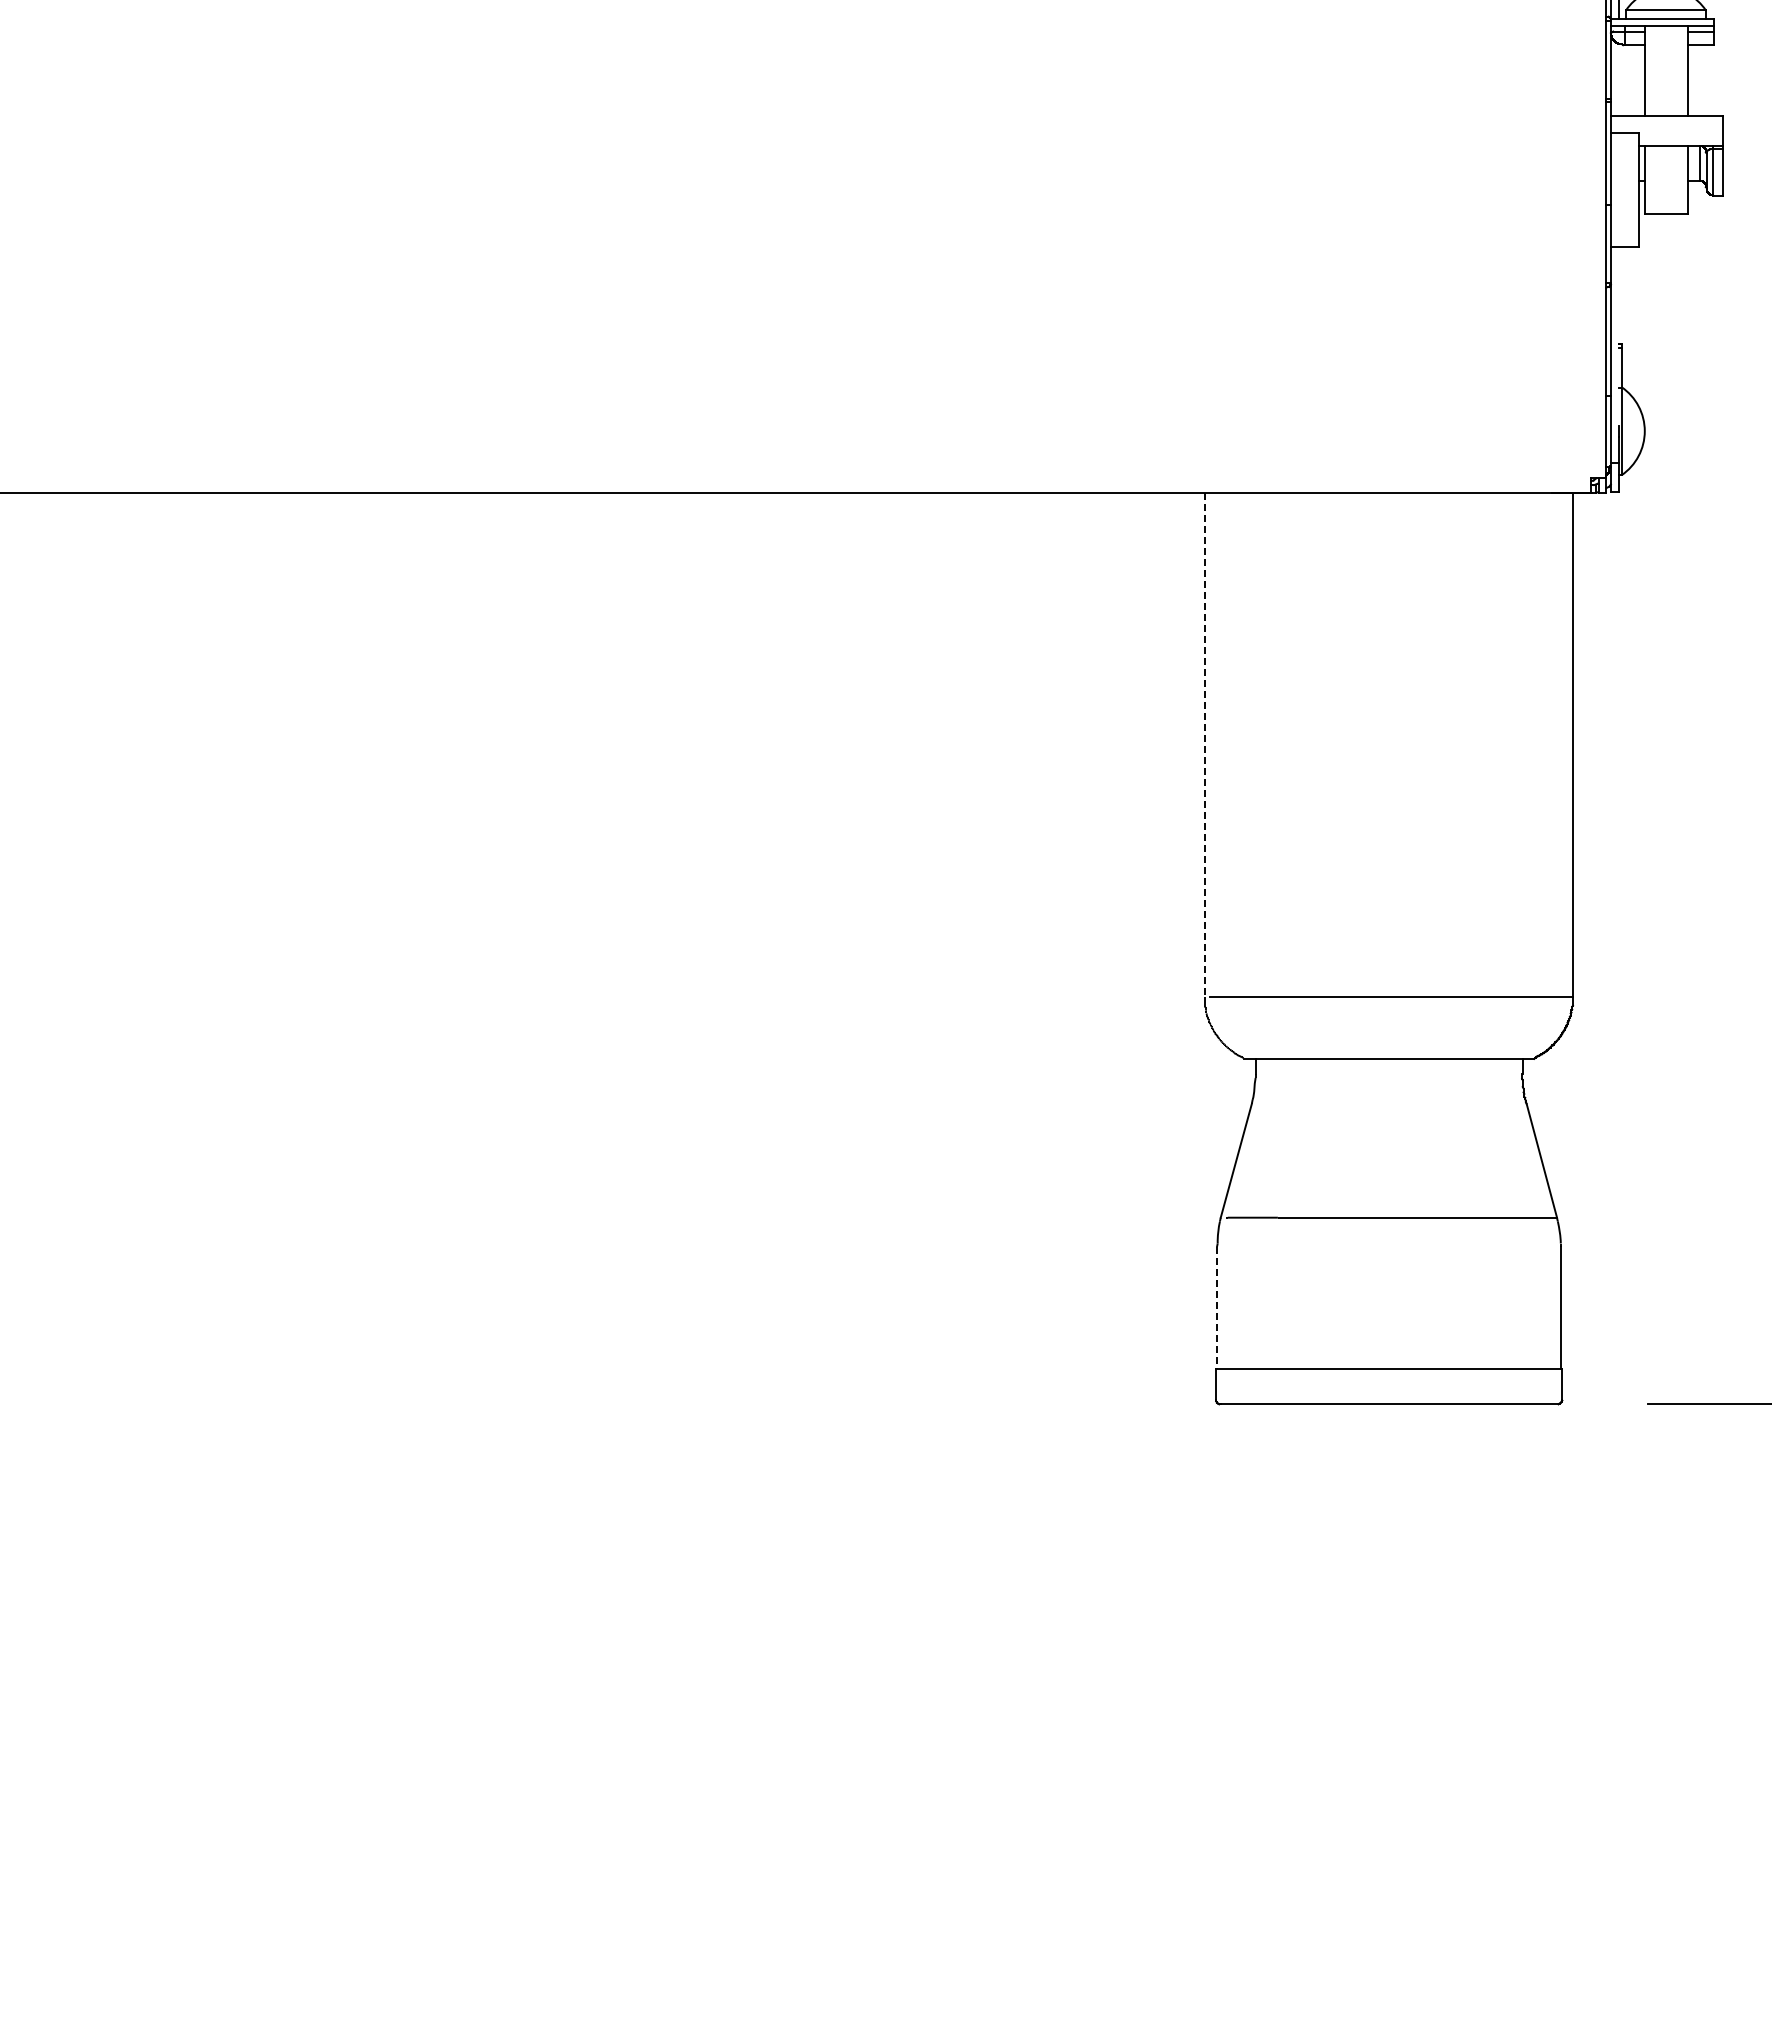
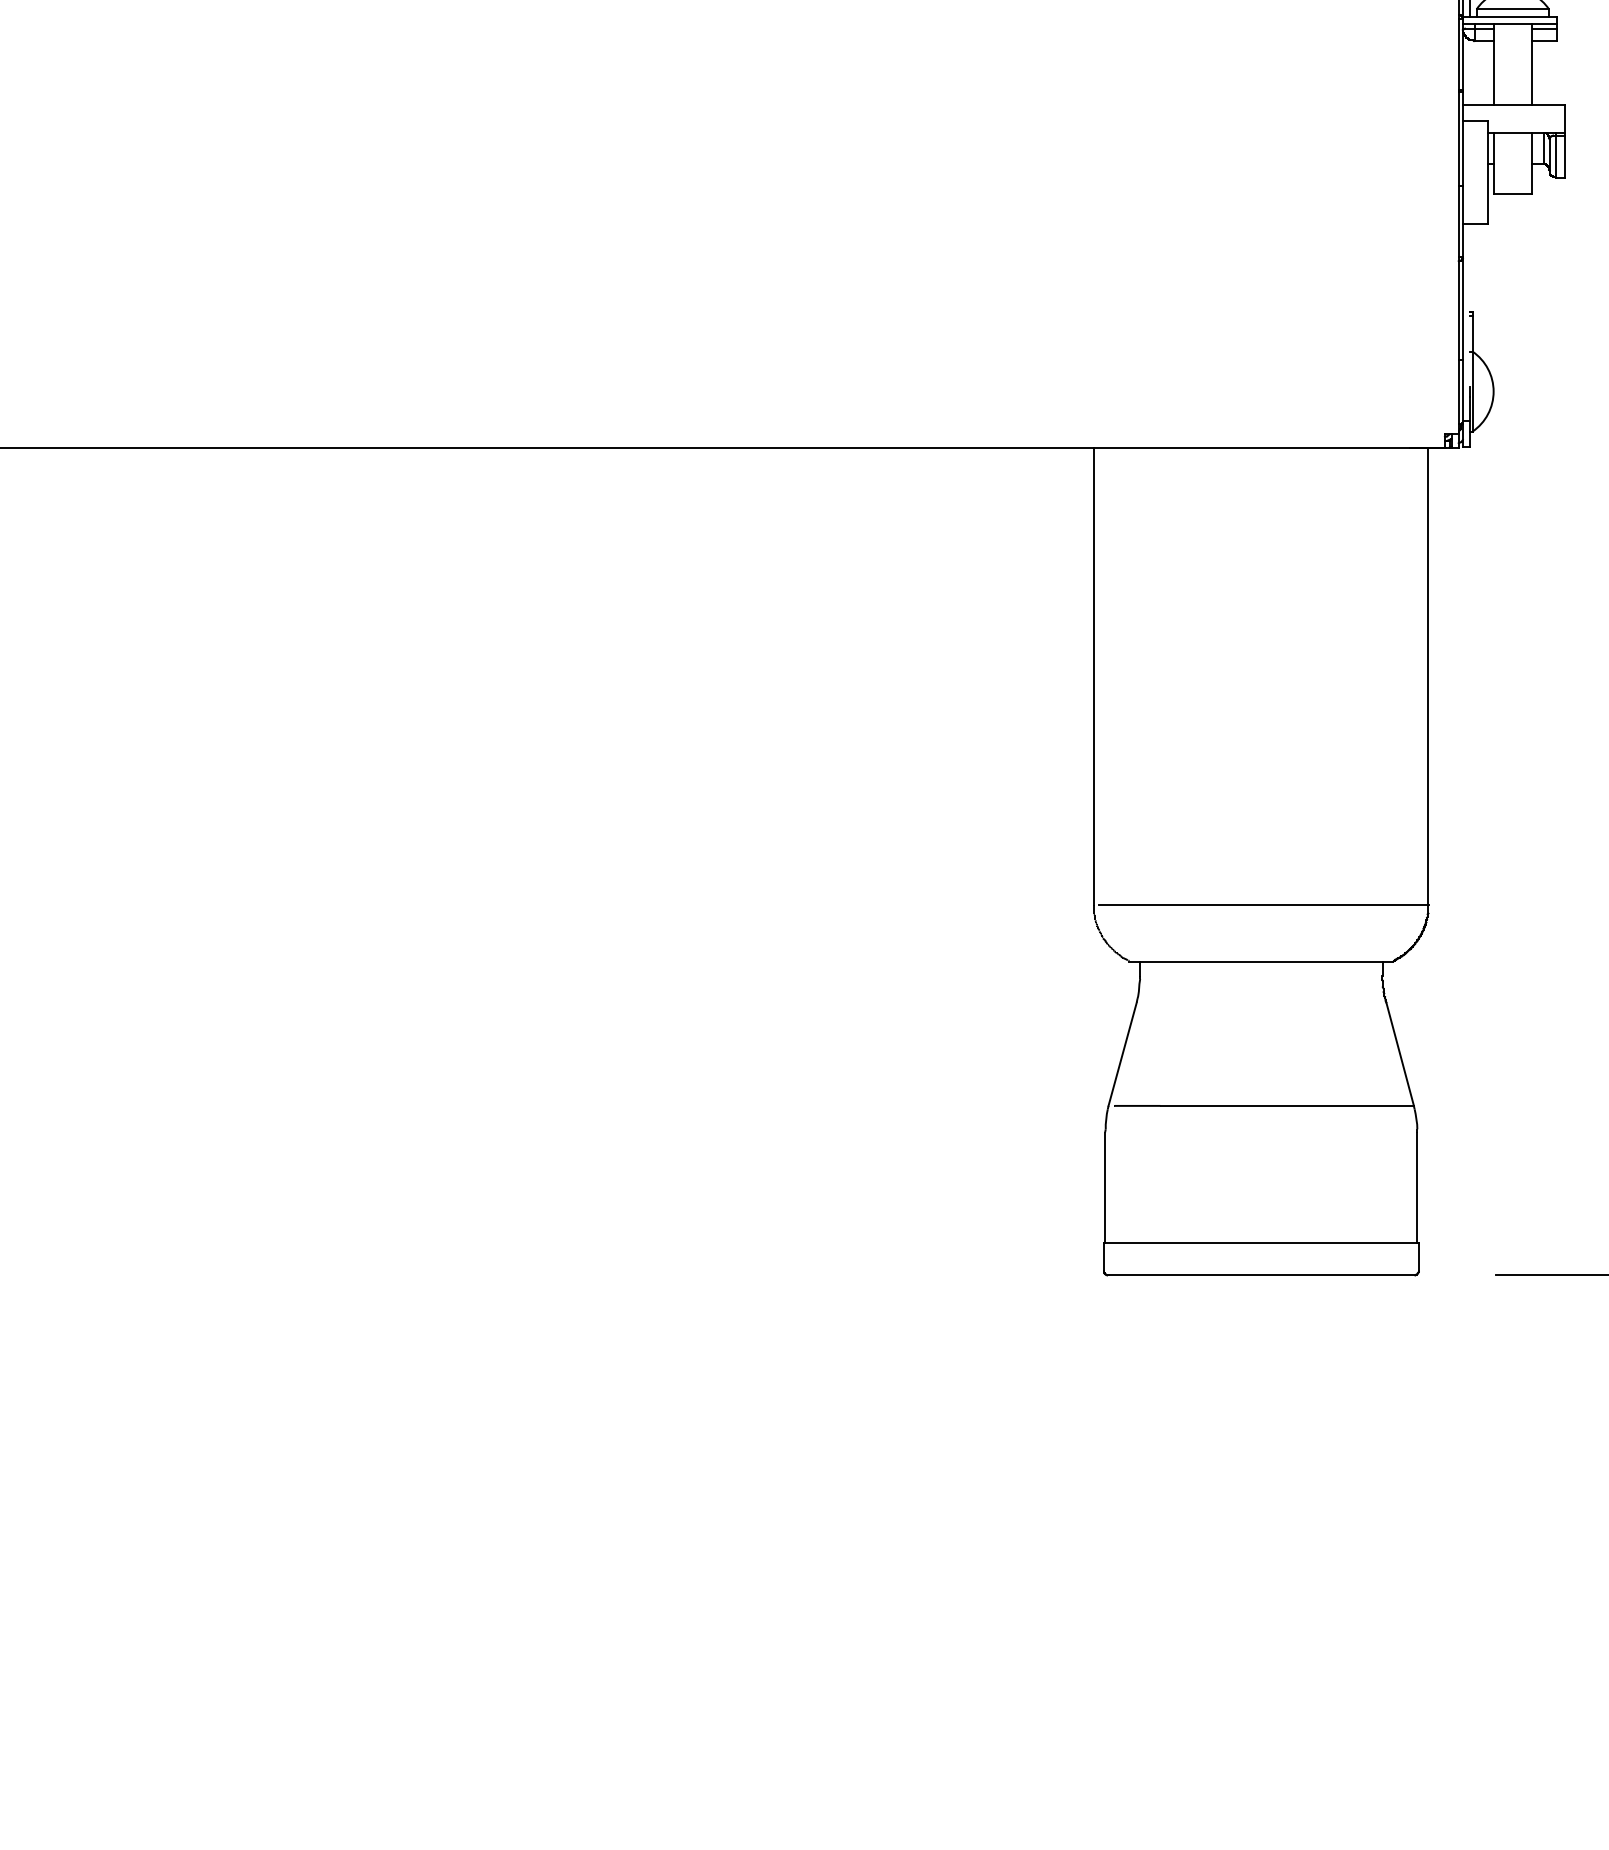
line: (1204, 745) -> (1093, 677), dashed -> solid
line: (1216, 1308) -> (1104, 1188), dashed -> solid

